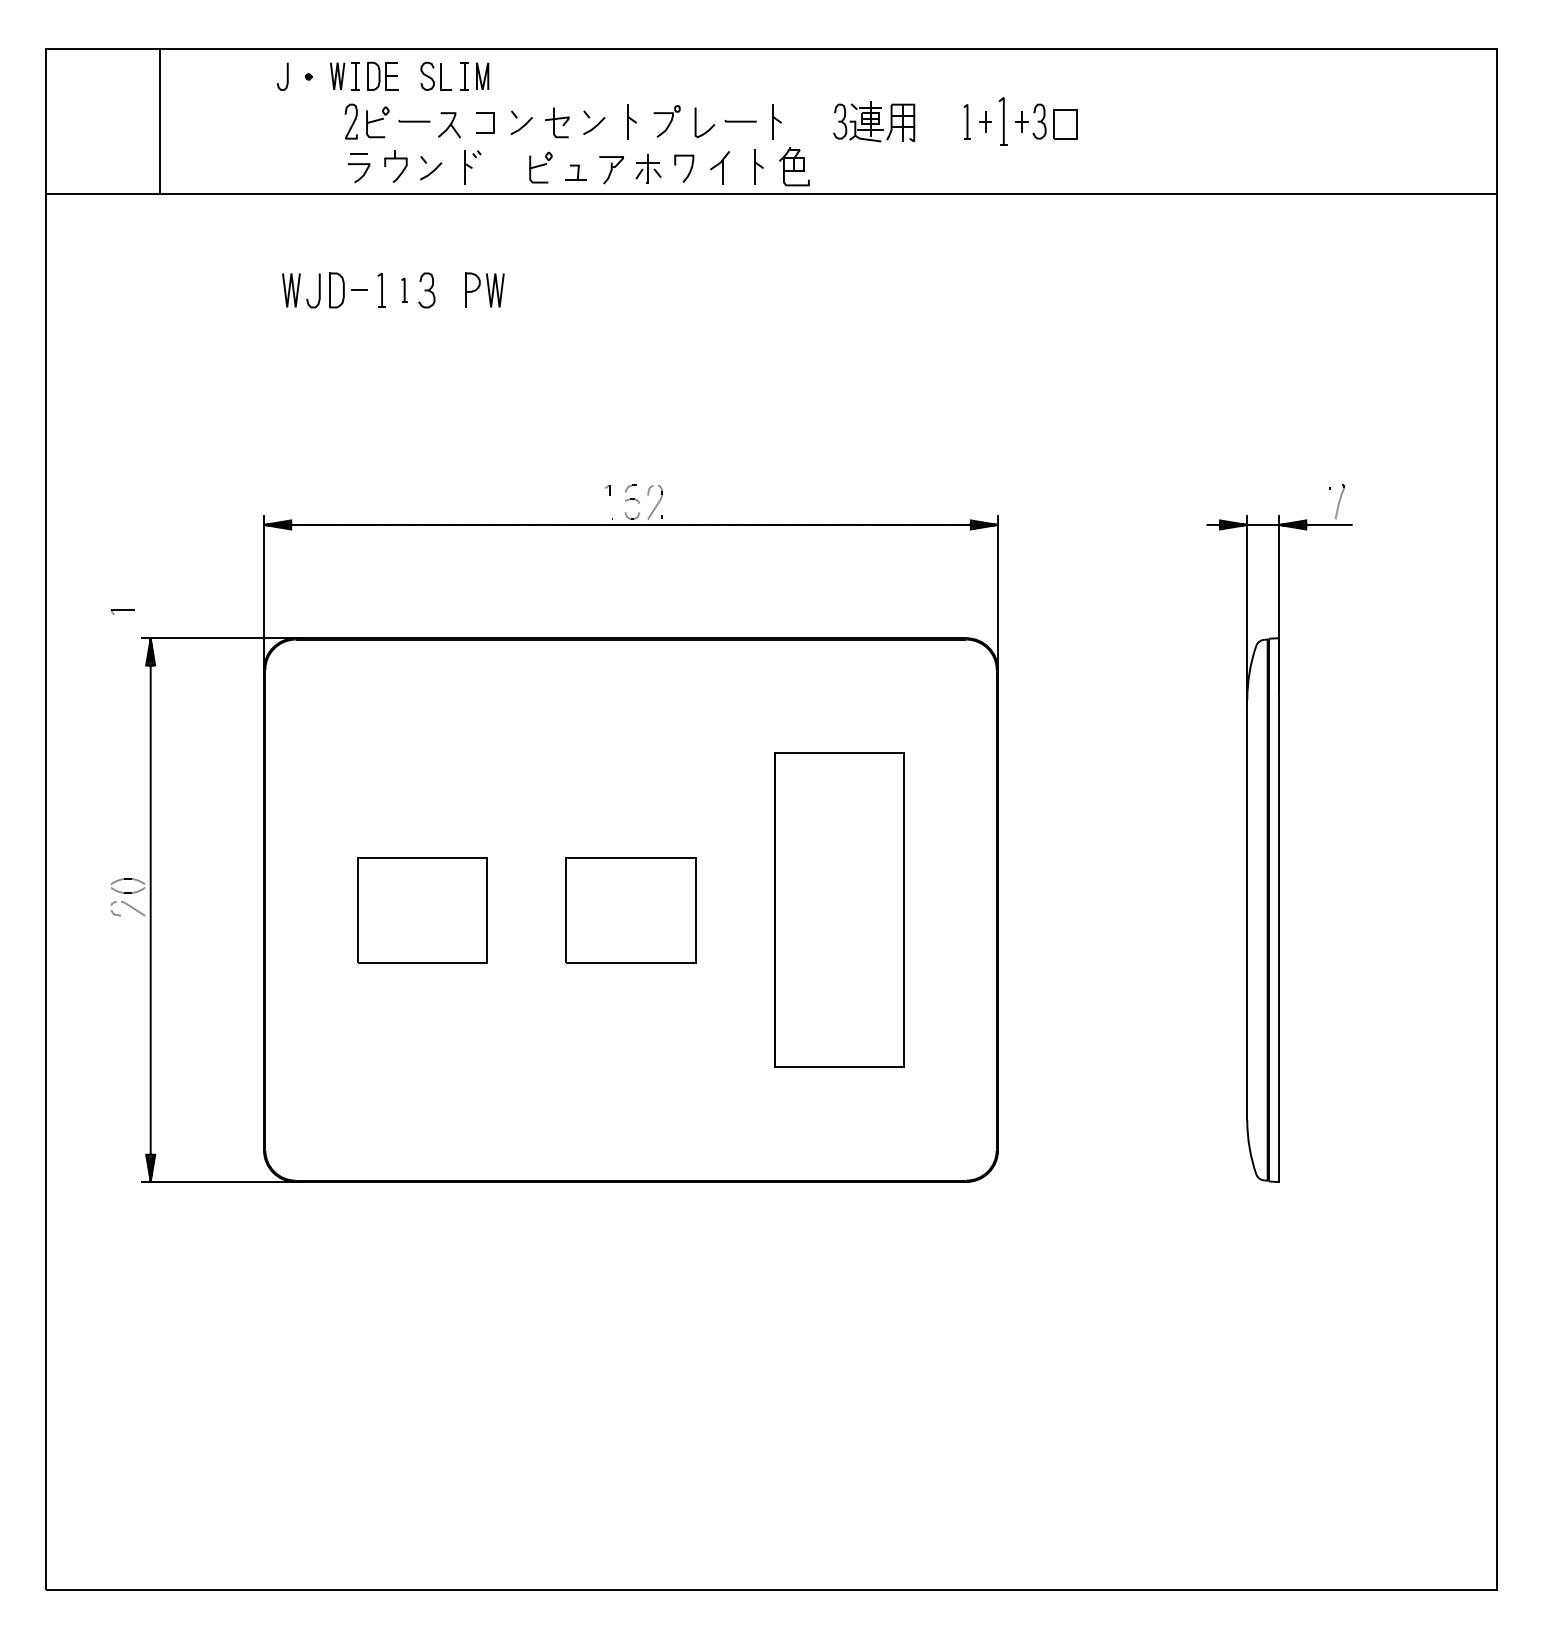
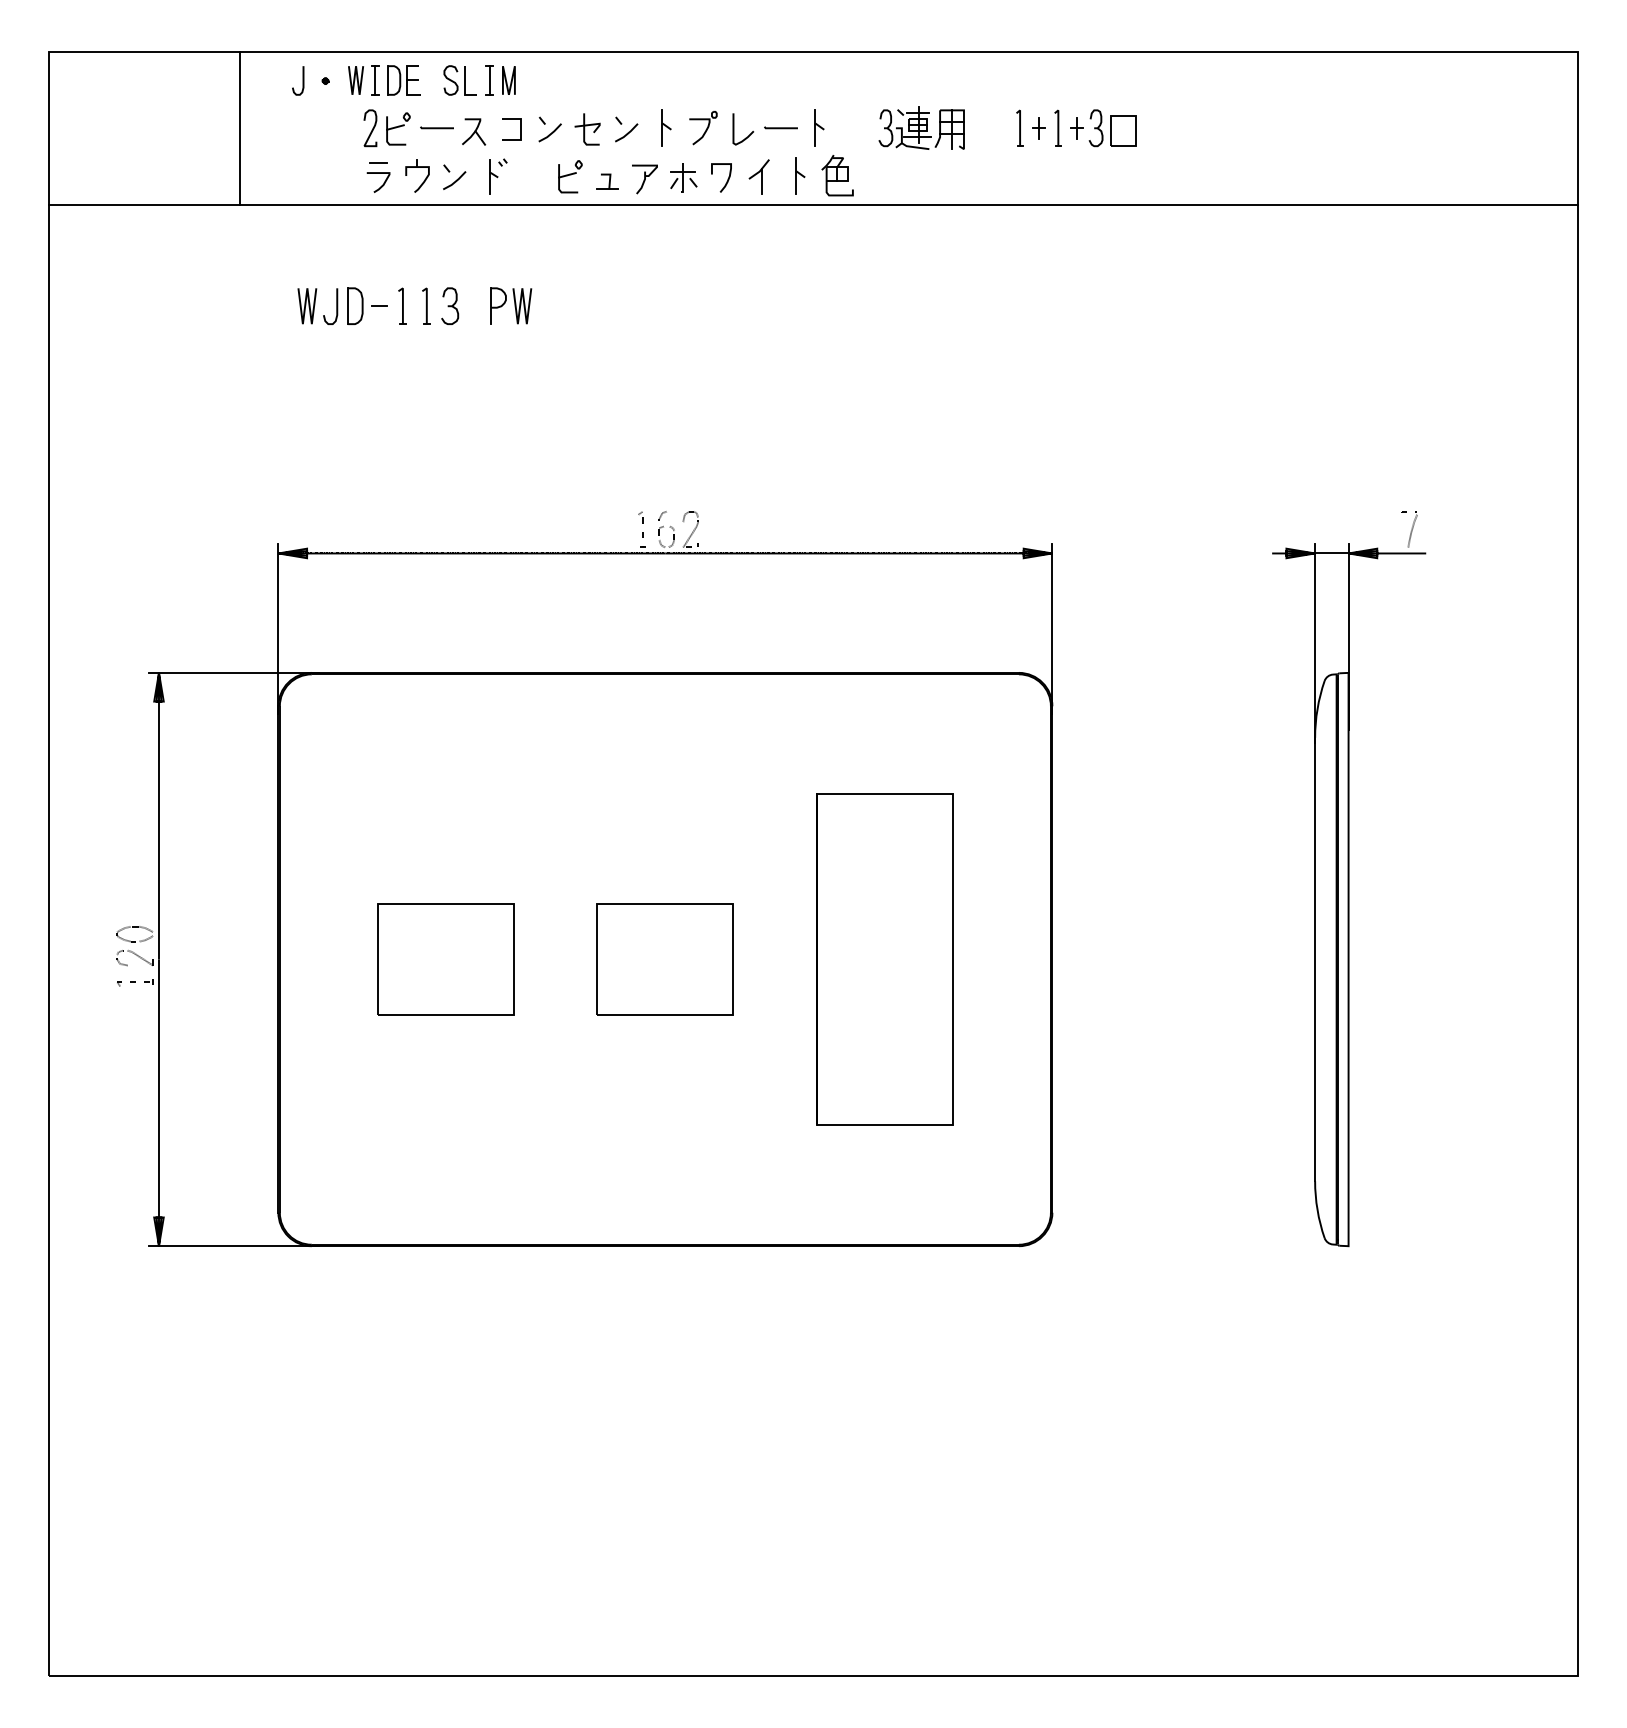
line: (159, 121) -> (239, 128), moved
part: (1003, 121) -> (1058, 128), size x0.71
part: (404, 289) -> (426, 305), size x1.43
line: (122, 610) -> (129, 982), moved

